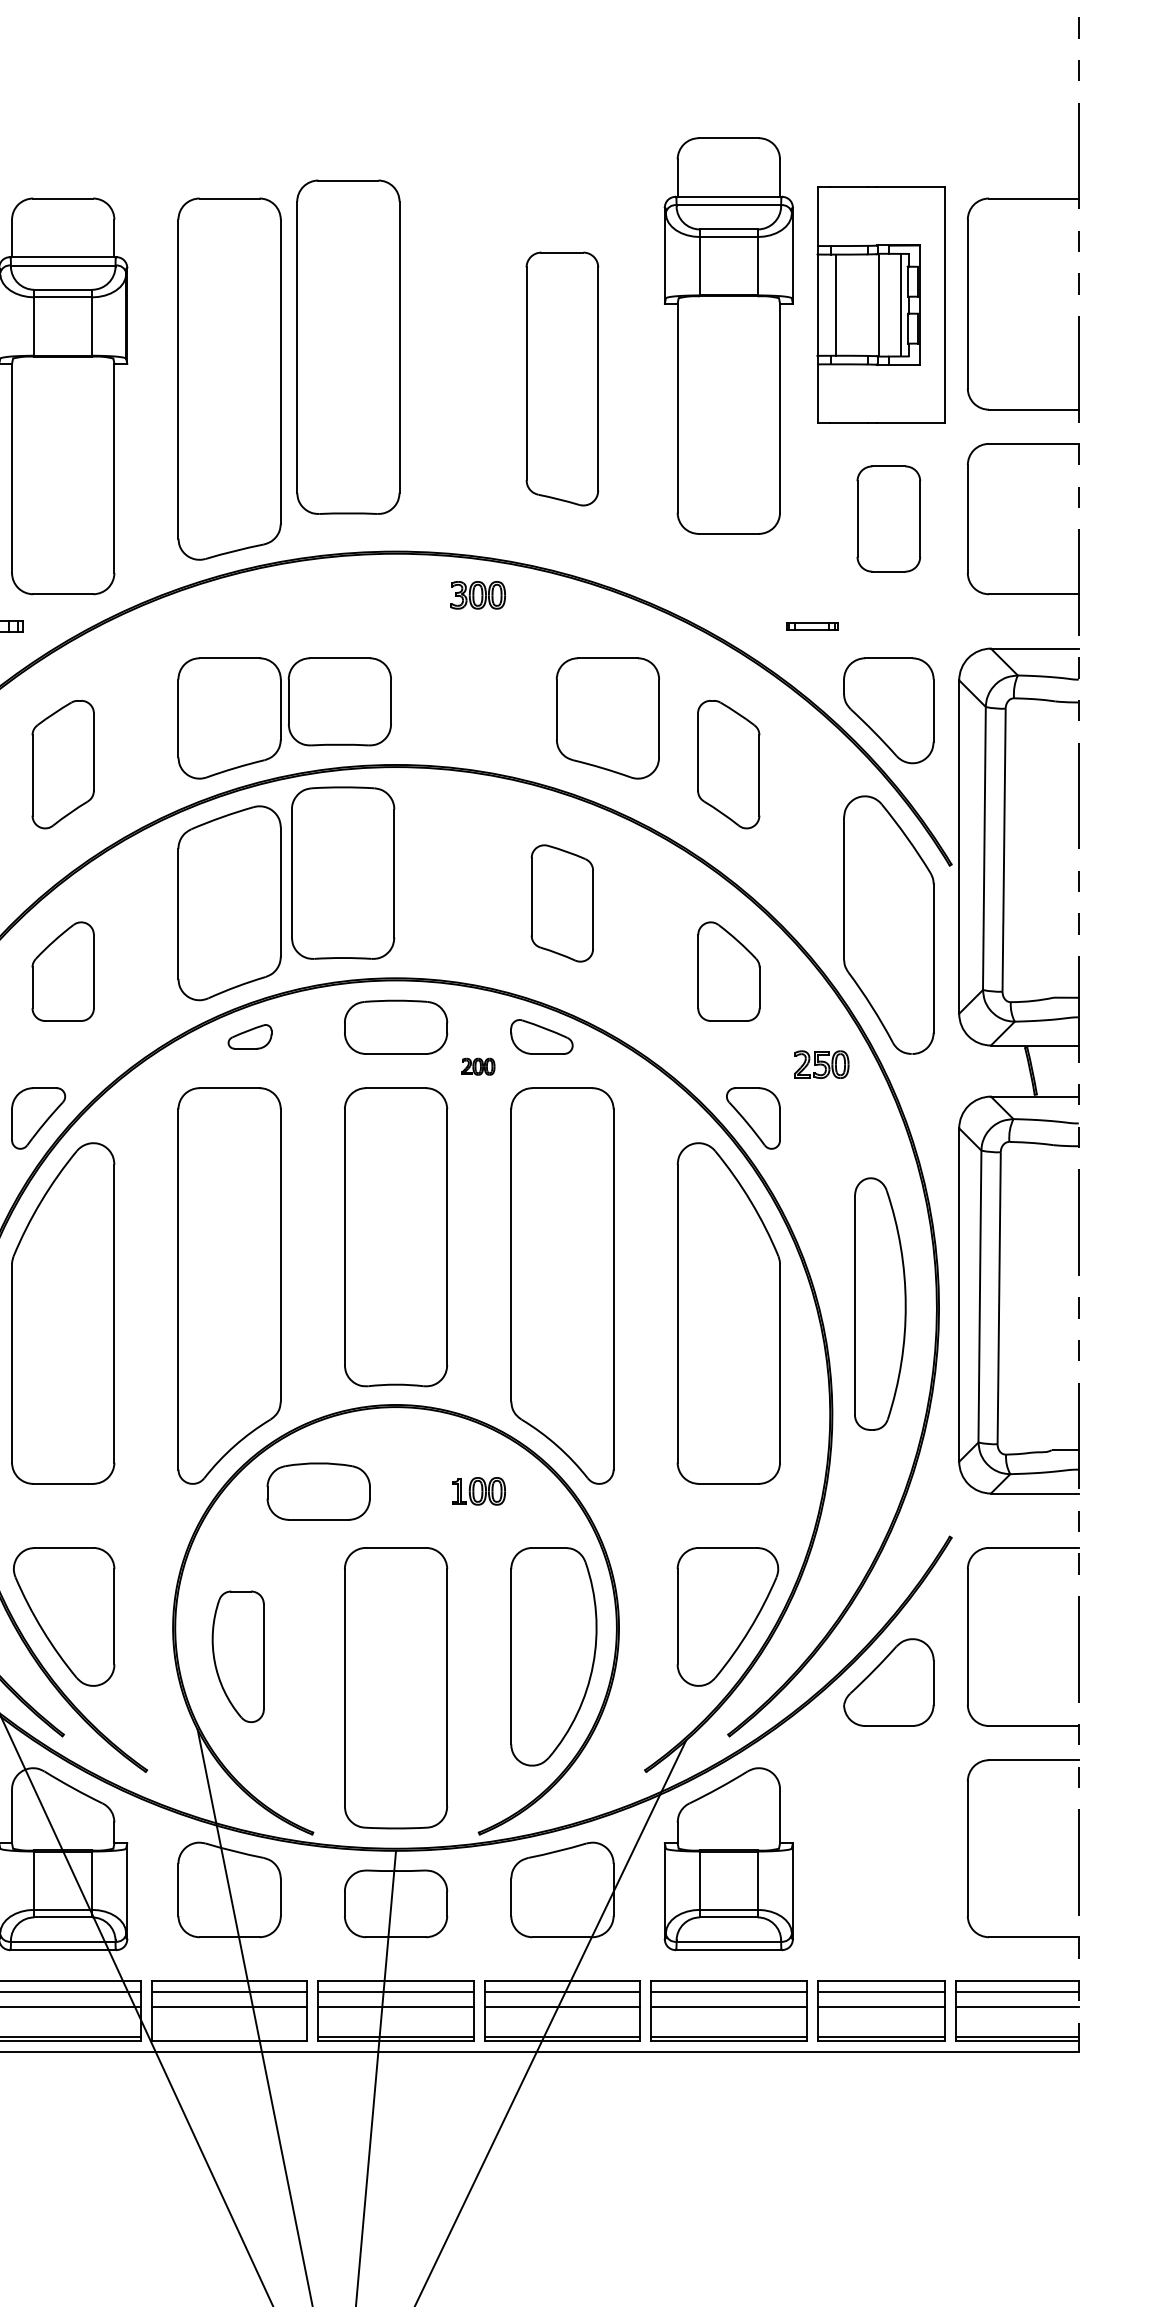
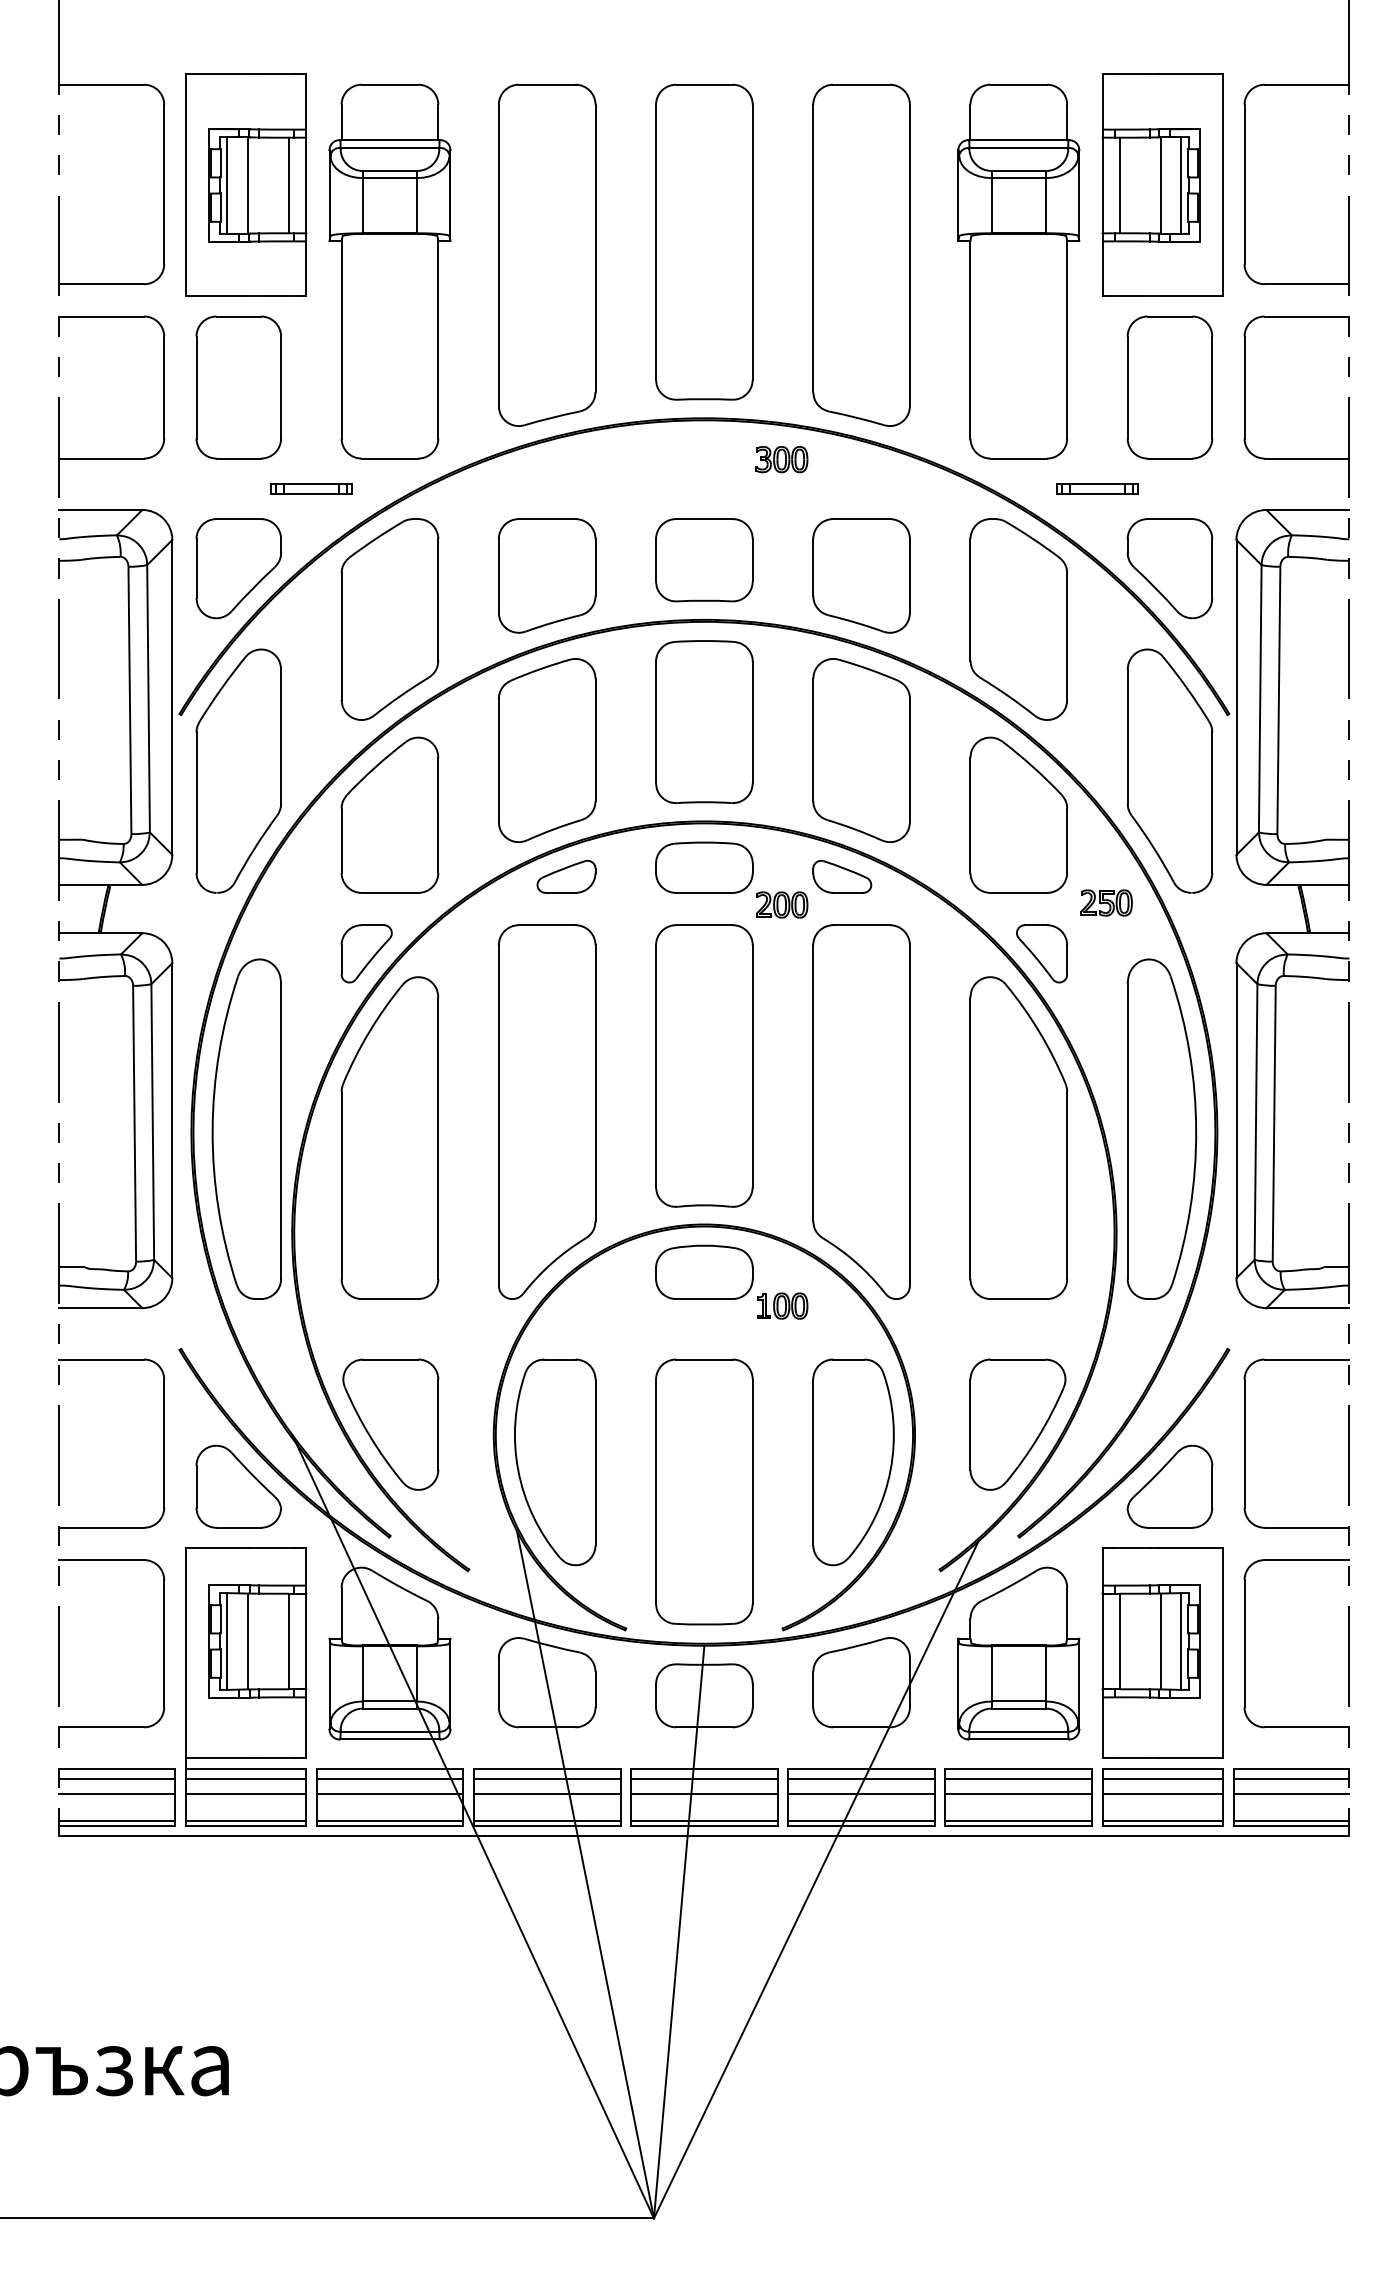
part: (728, 335) -> (1018, 271), moved
part: (348, 346) -> (704, 241), moved
part: (562, 378) -> (861, 254), size x1.43
part: (888, 519) -> (1169, 387), size x1.43
part: (812, 625) -> (1097, 488), size x1.67
part: (340, 702) -> (704, 560), moved
part: (607, 718) -> (861, 575), moved
part: (62, 764) -> (389, 619), size x1.67
part: (728, 764) -> (1018, 619), size x1.67
part: (343, 872) -> (704, 721), moved
part: (562, 903) -> (861, 750), size x1.67
part: (62, 970) -> (389, 814), size x1.67
part: (728, 970) -> (1018, 814), size x1.67
part: (250, 1036) -> (566, 876), size x1.43
part: (478, 1066) -> (782, 904), size x1.67
part: (879, 1303) -> (1161, 1128), size x1.43
part: (318, 1490) -> (704, 1271), moved
part: (238, 1656) -> (555, 1462), size x1.67
part: (880, 1858) -> (1162, 1652), added
line: (228, 2036) -> (546, 1821), added

